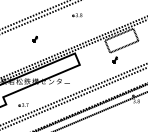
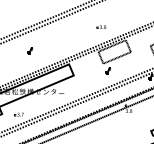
part: (77, 14) -> (101, 26), moved

